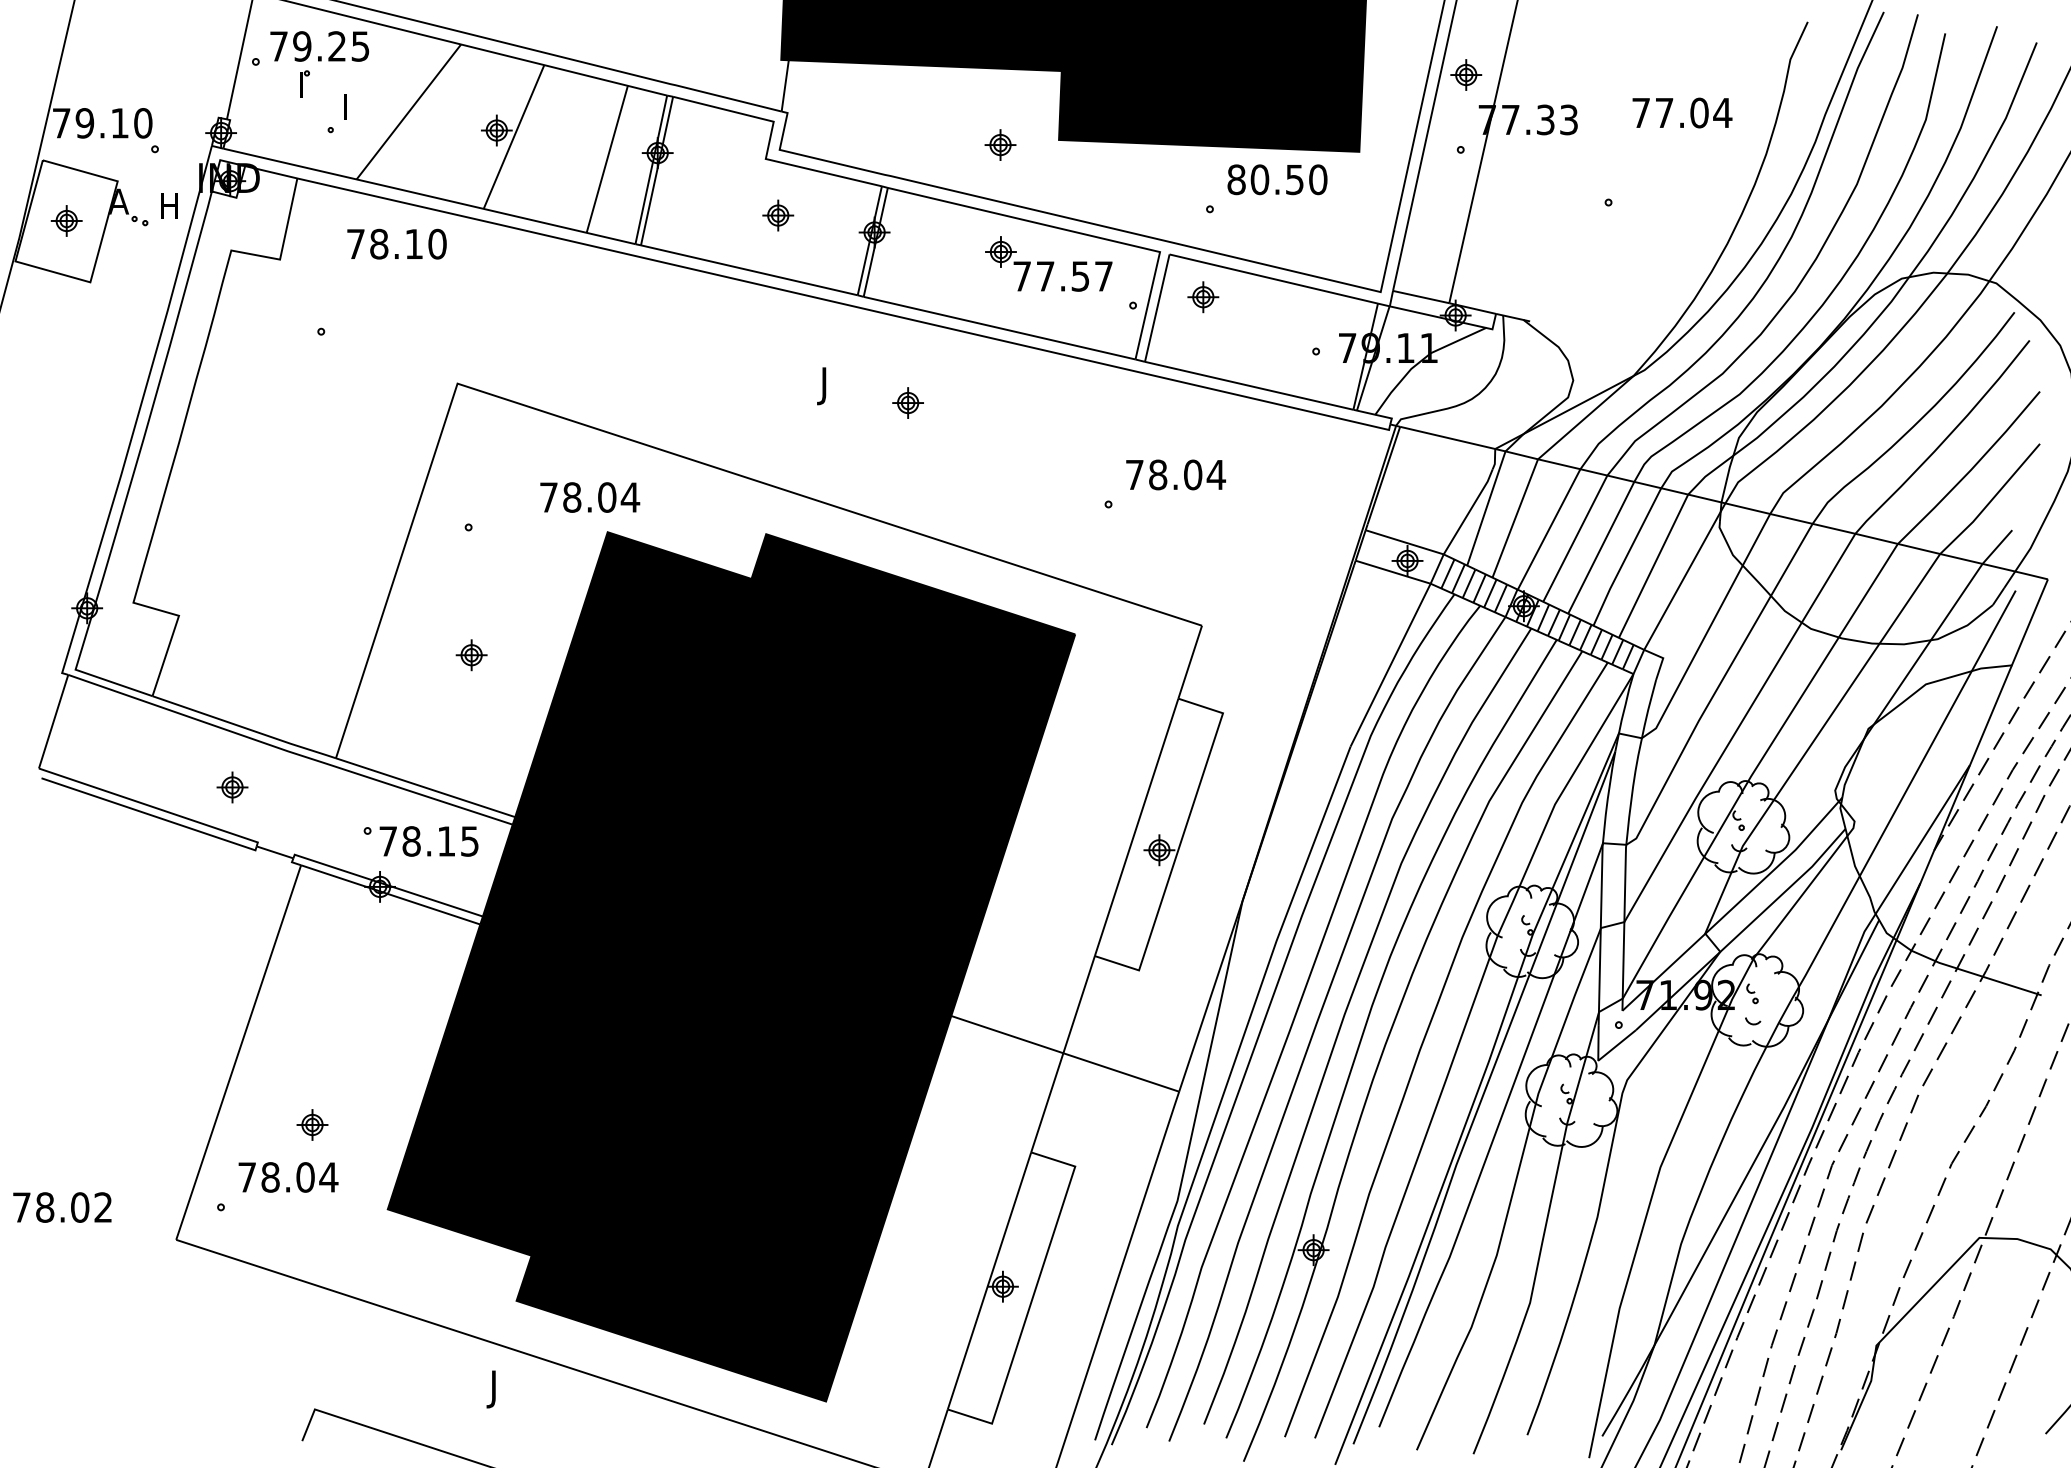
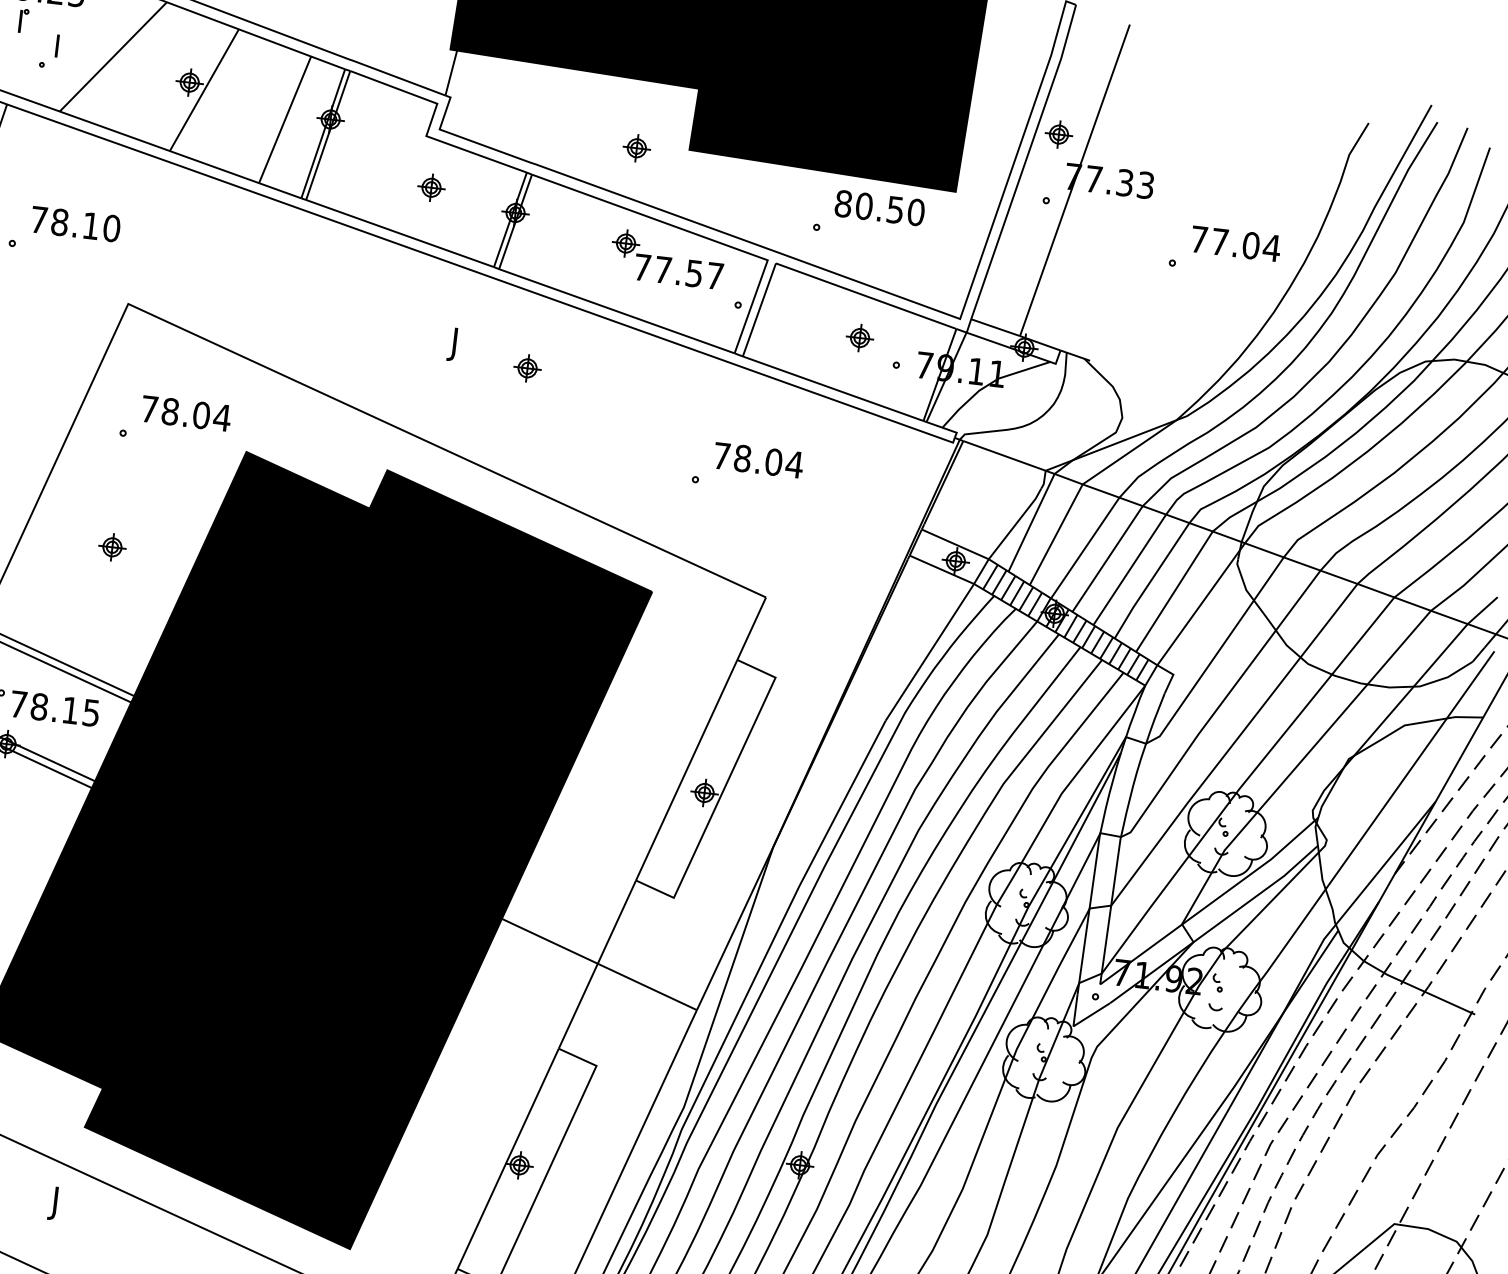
text: (1682, 112) -> (1236, 243), moved
text: (396, 243) -> (75, 223), moved
part: (1203, 297) -> (860, 338), moved
text: (590, 497) -> (186, 413), moved

